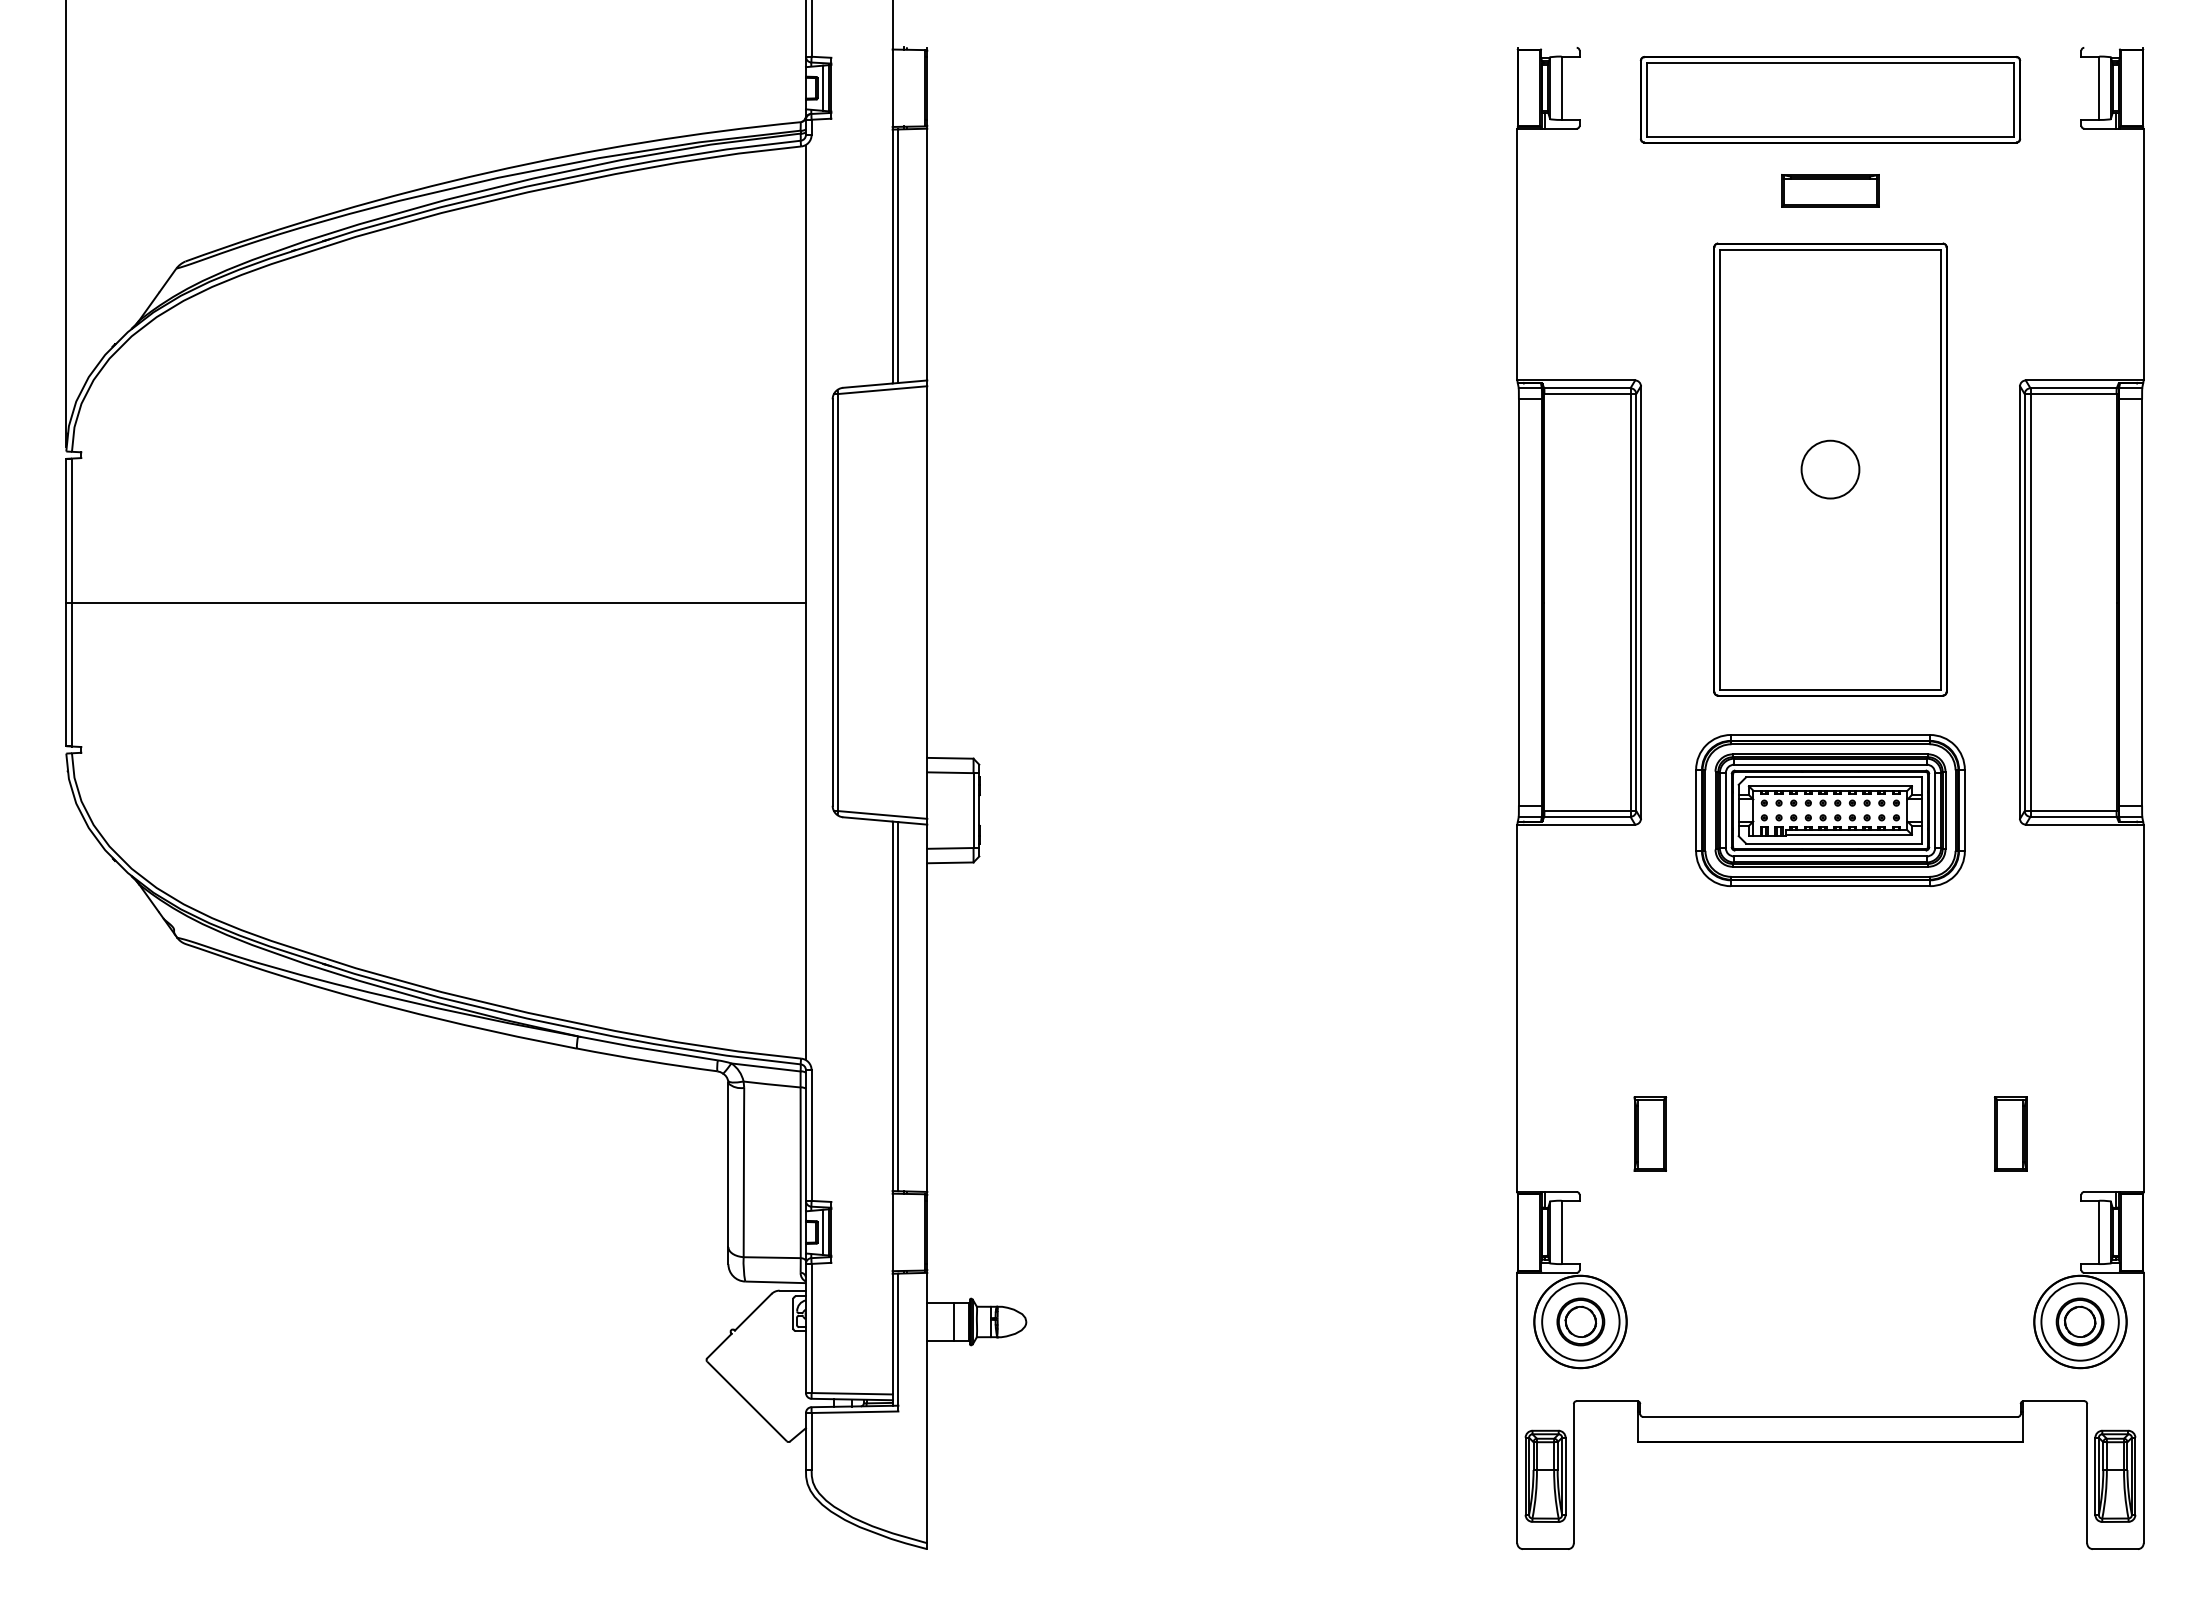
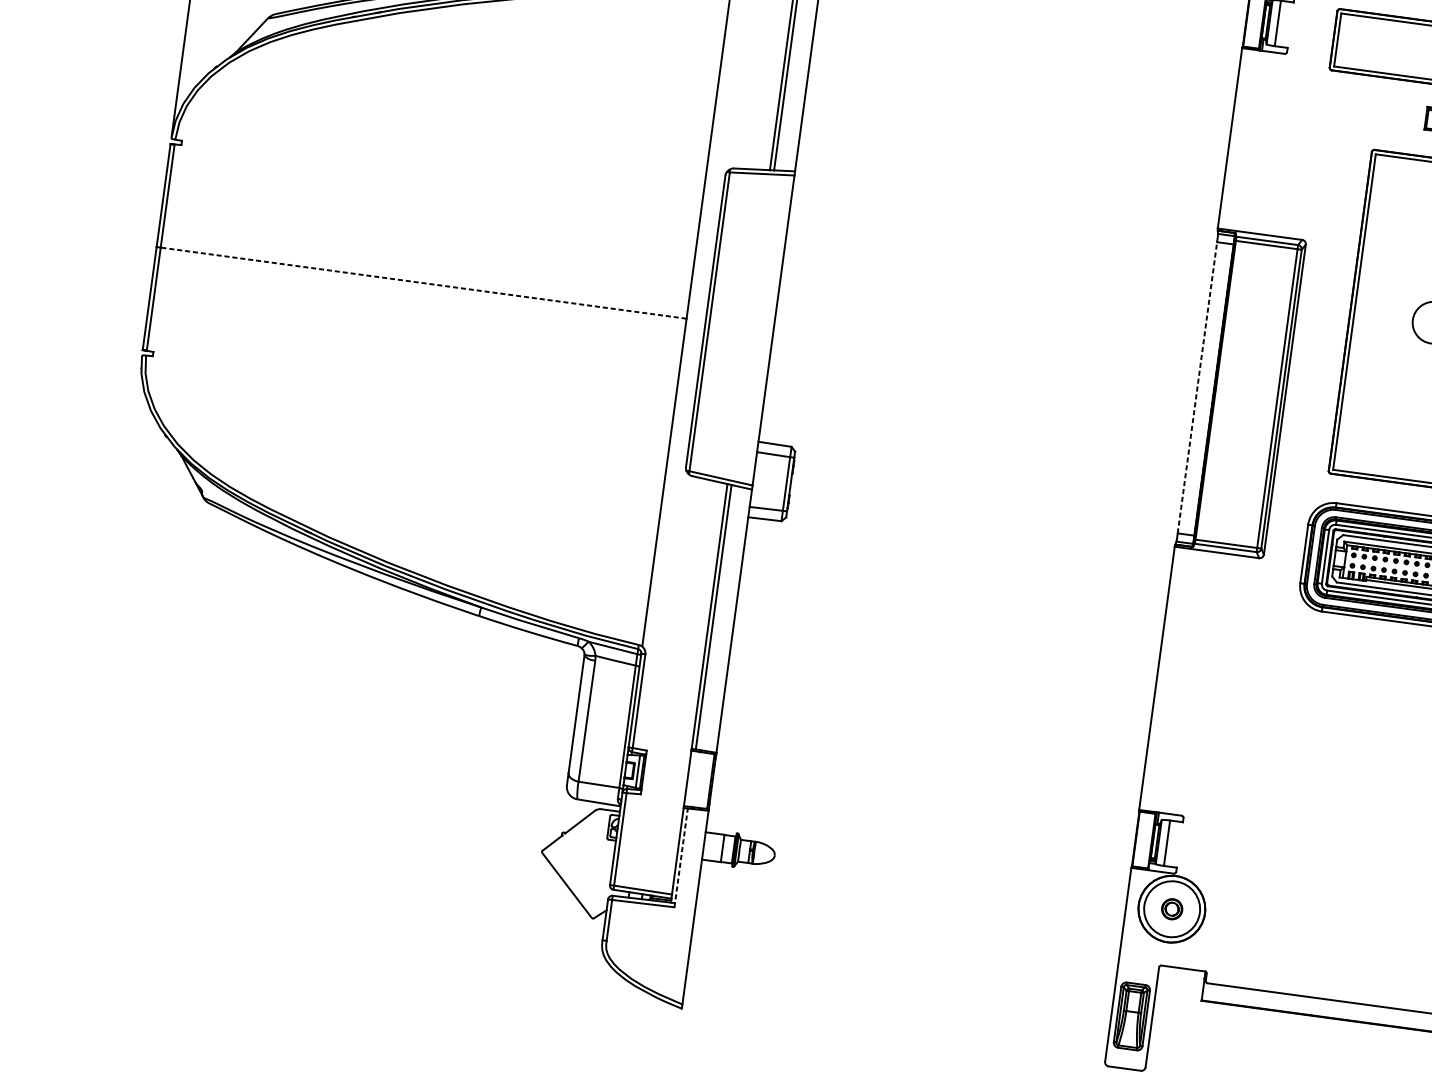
line: (438, 602) -> (423, 283), solid -> dashed
line: (1518, 602) -> (1197, 387), solid -> dashed
part: (1650, 1133) -> (1240, 780), removed
part: (1580, 1321) -> (1171, 908), size x0.6
line: (898, 1342) -> (681, 857), solid -> dashed

